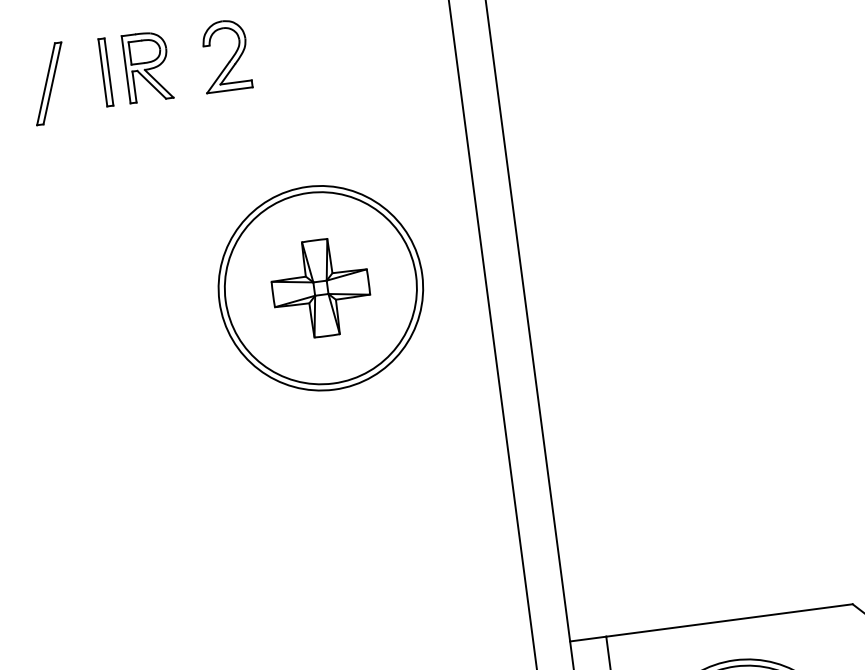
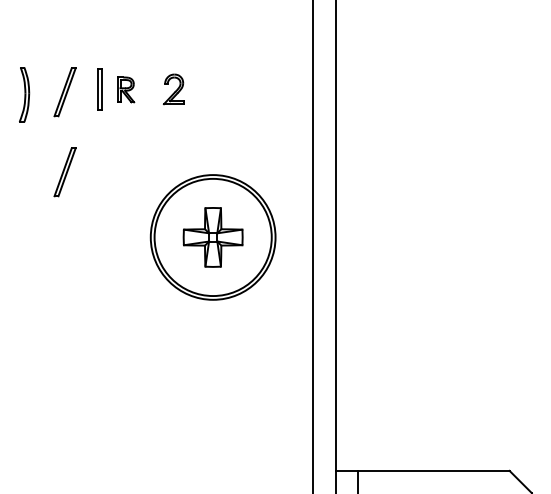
part: (224, 56) -> (173, 89), size x0.7
part: (148, 66) -> (126, 89), size x0.6
part: (65, 214) -> (64, 172), added

